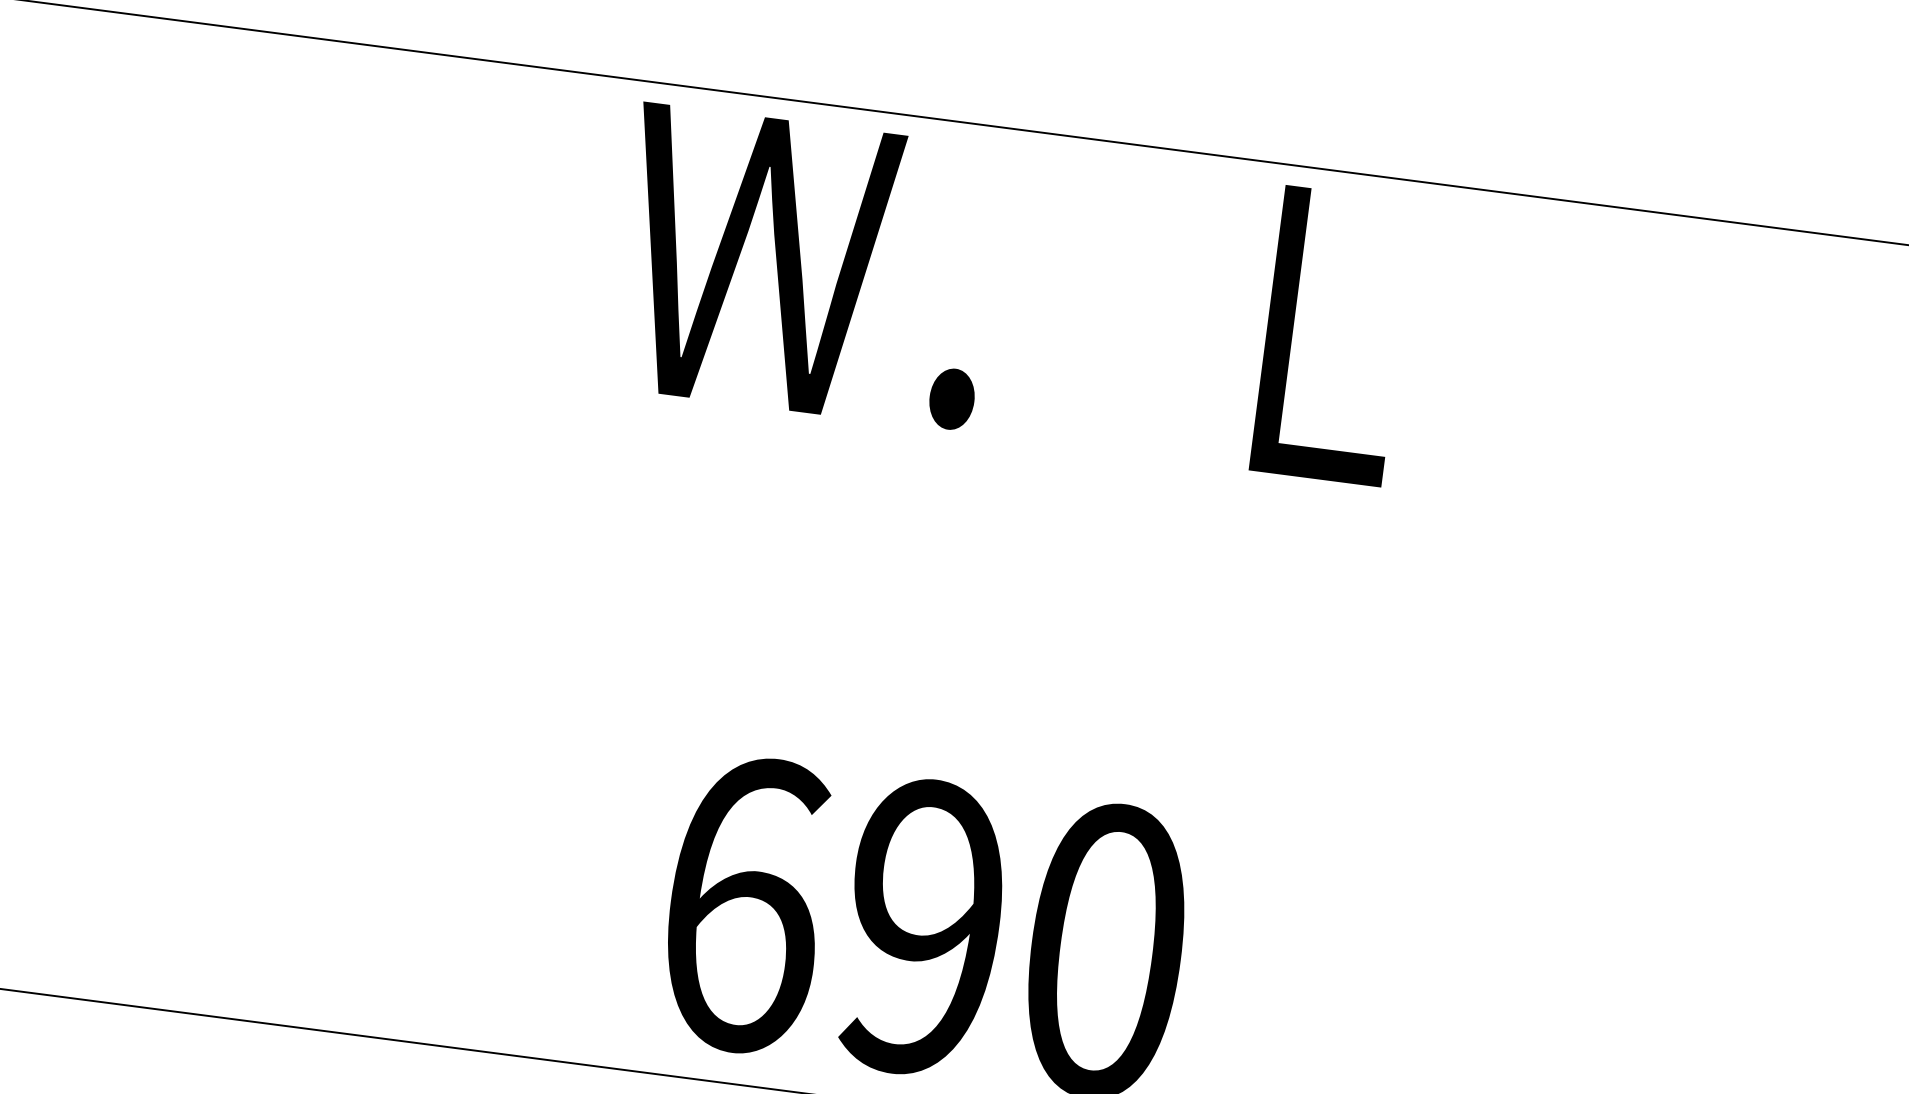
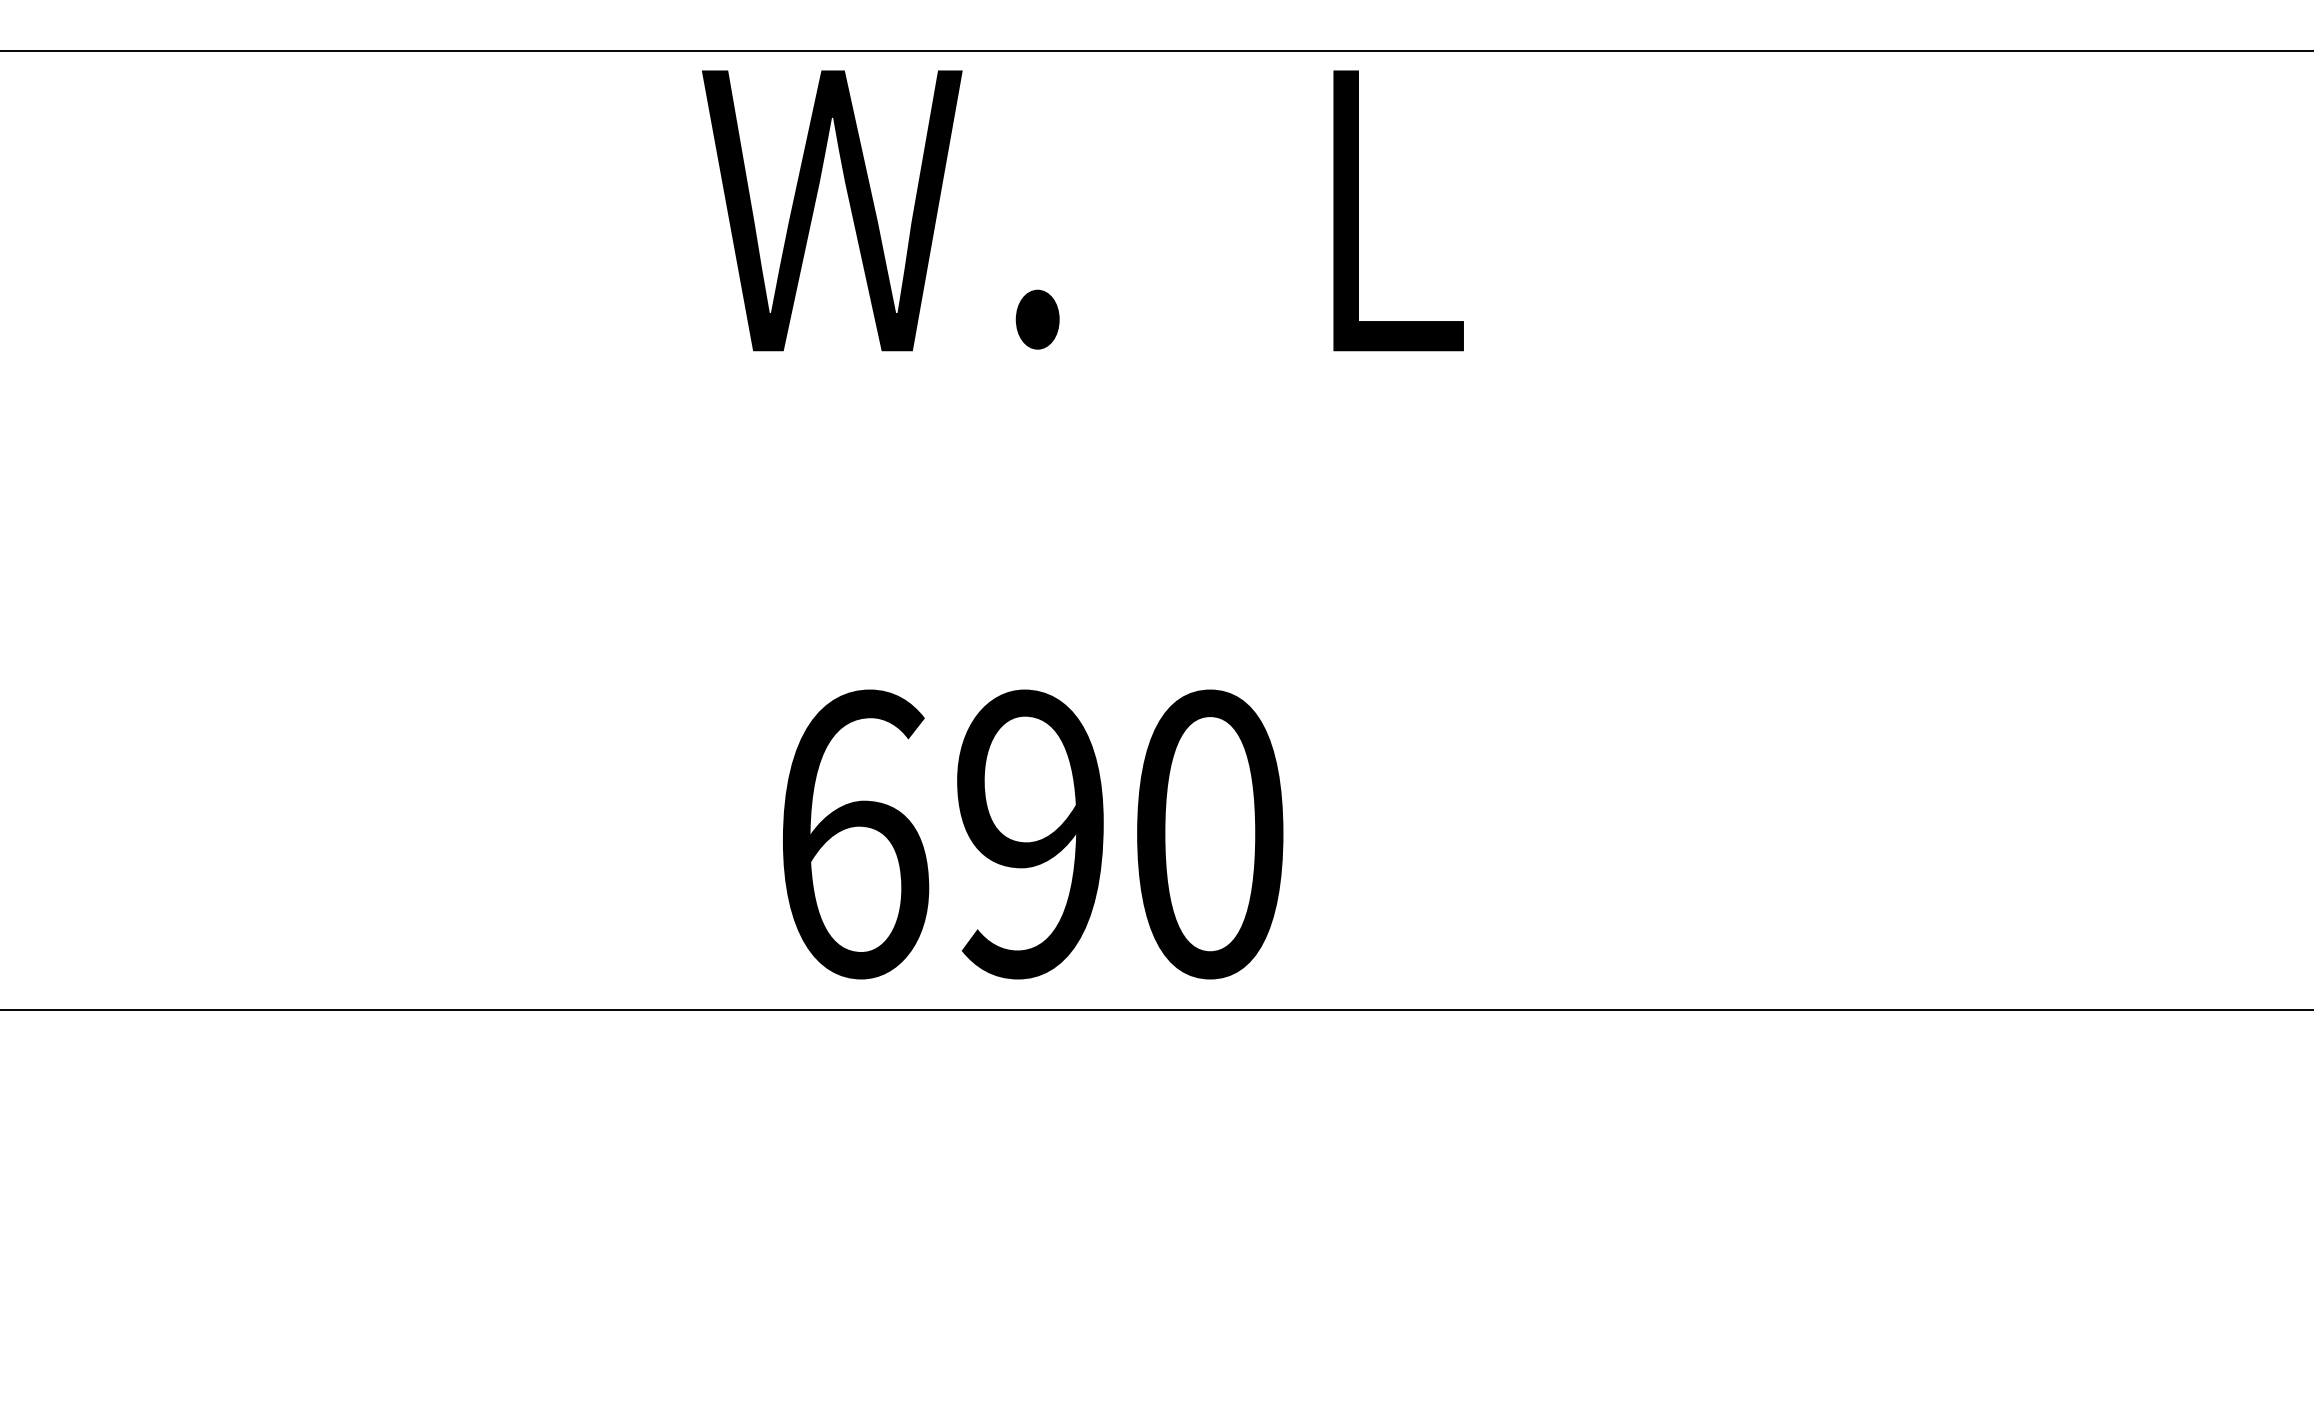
text: (1011, 294) -> (1082, 210), moved

